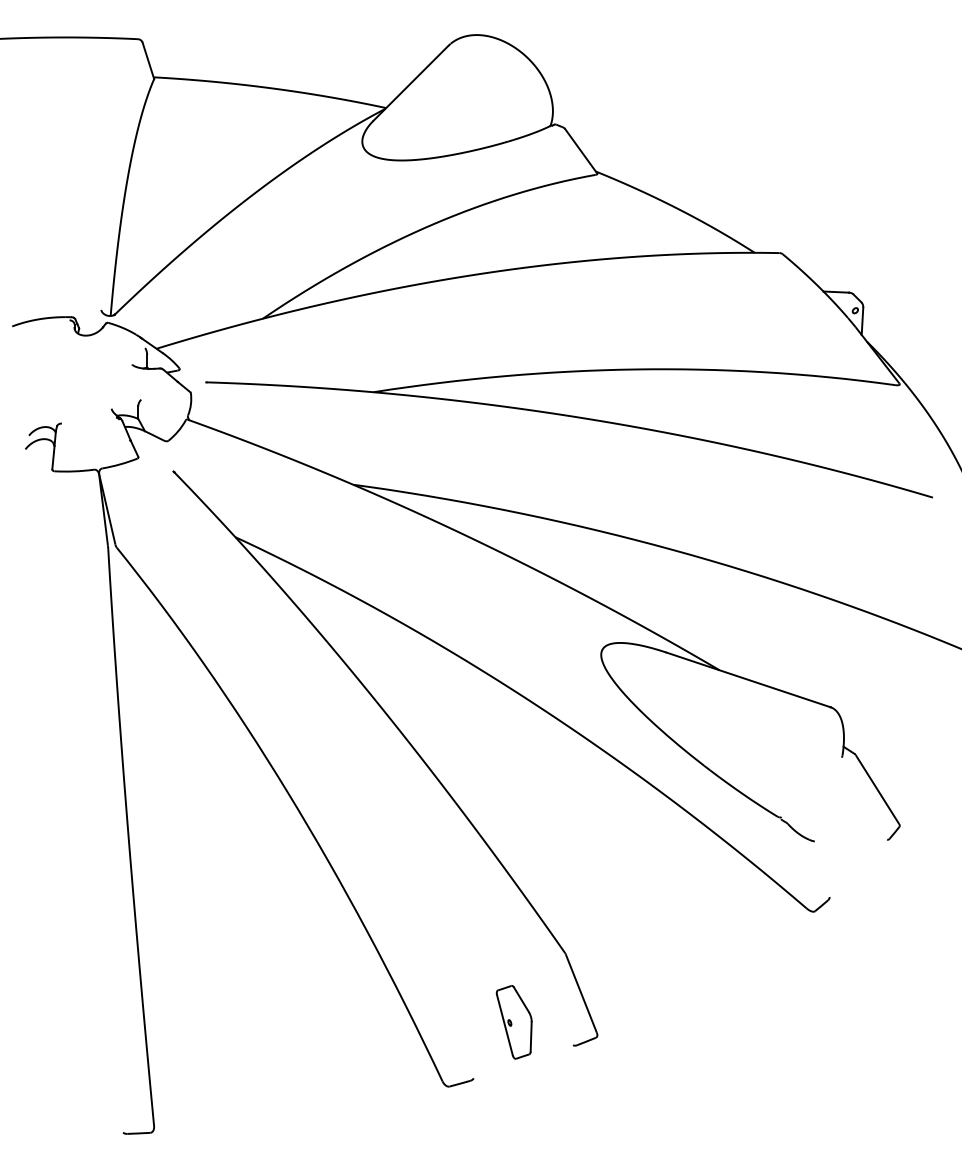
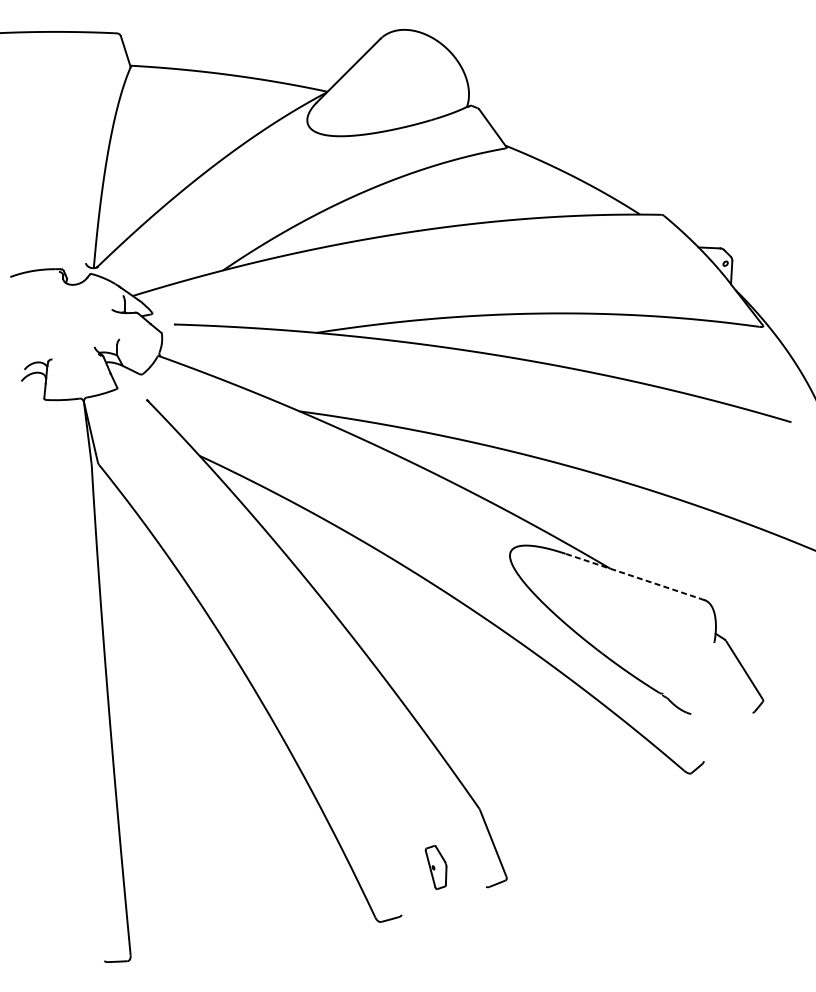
line: (748, 679) -> (634, 576), solid -> dashed
part: (513, 1022) -> (435, 867), size x0.7

